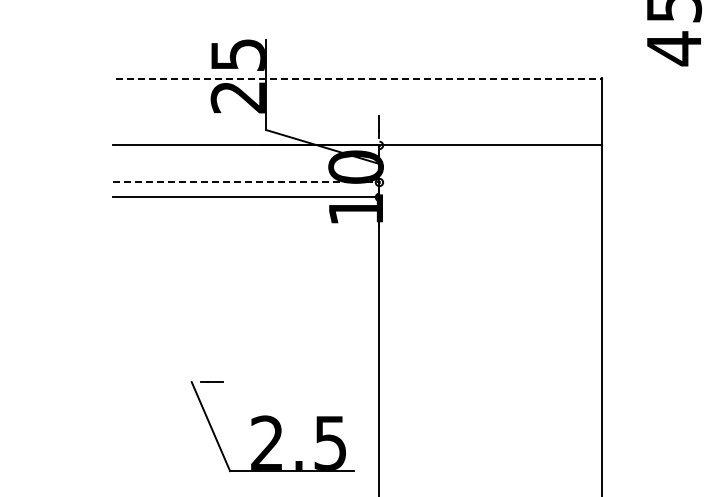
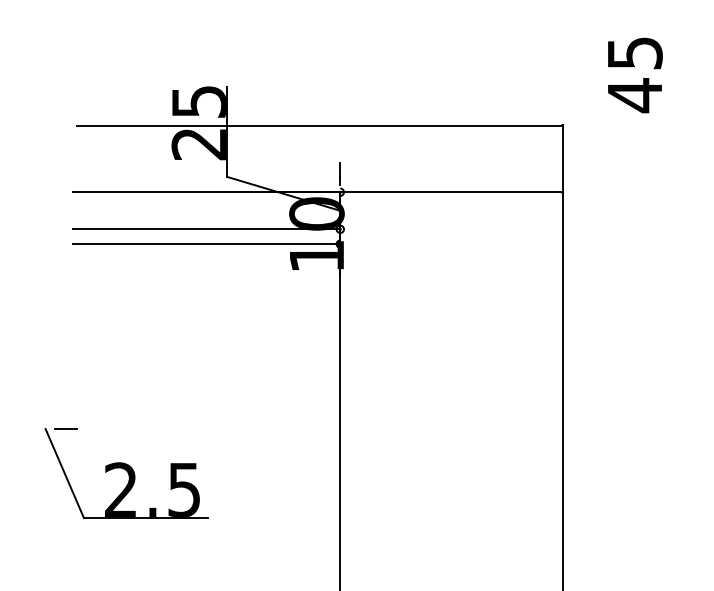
line: (358, 78) -> (319, 125), dashed -> solid
line: (246, 182) -> (207, 229), dashed -> solid
part: (272, 426) -> (126, 473), moved

